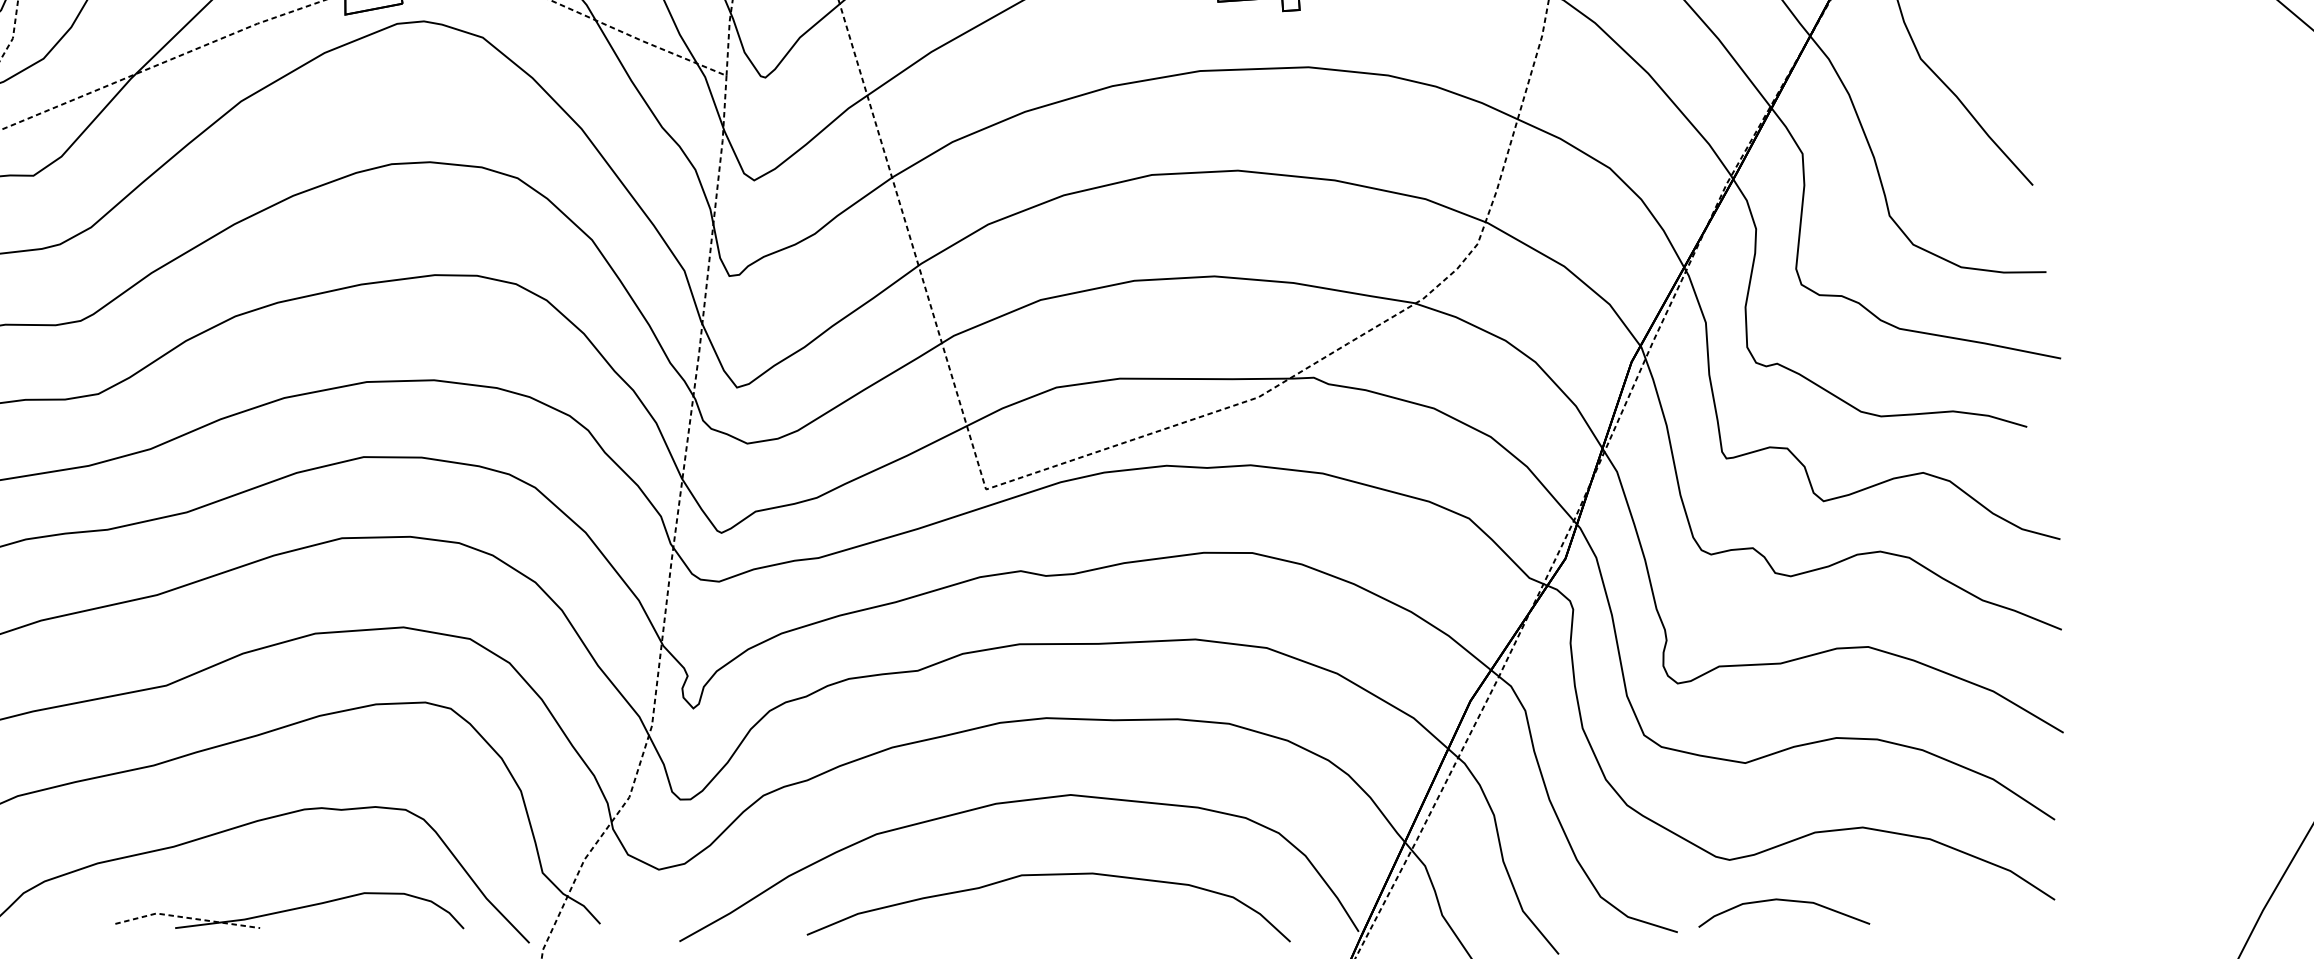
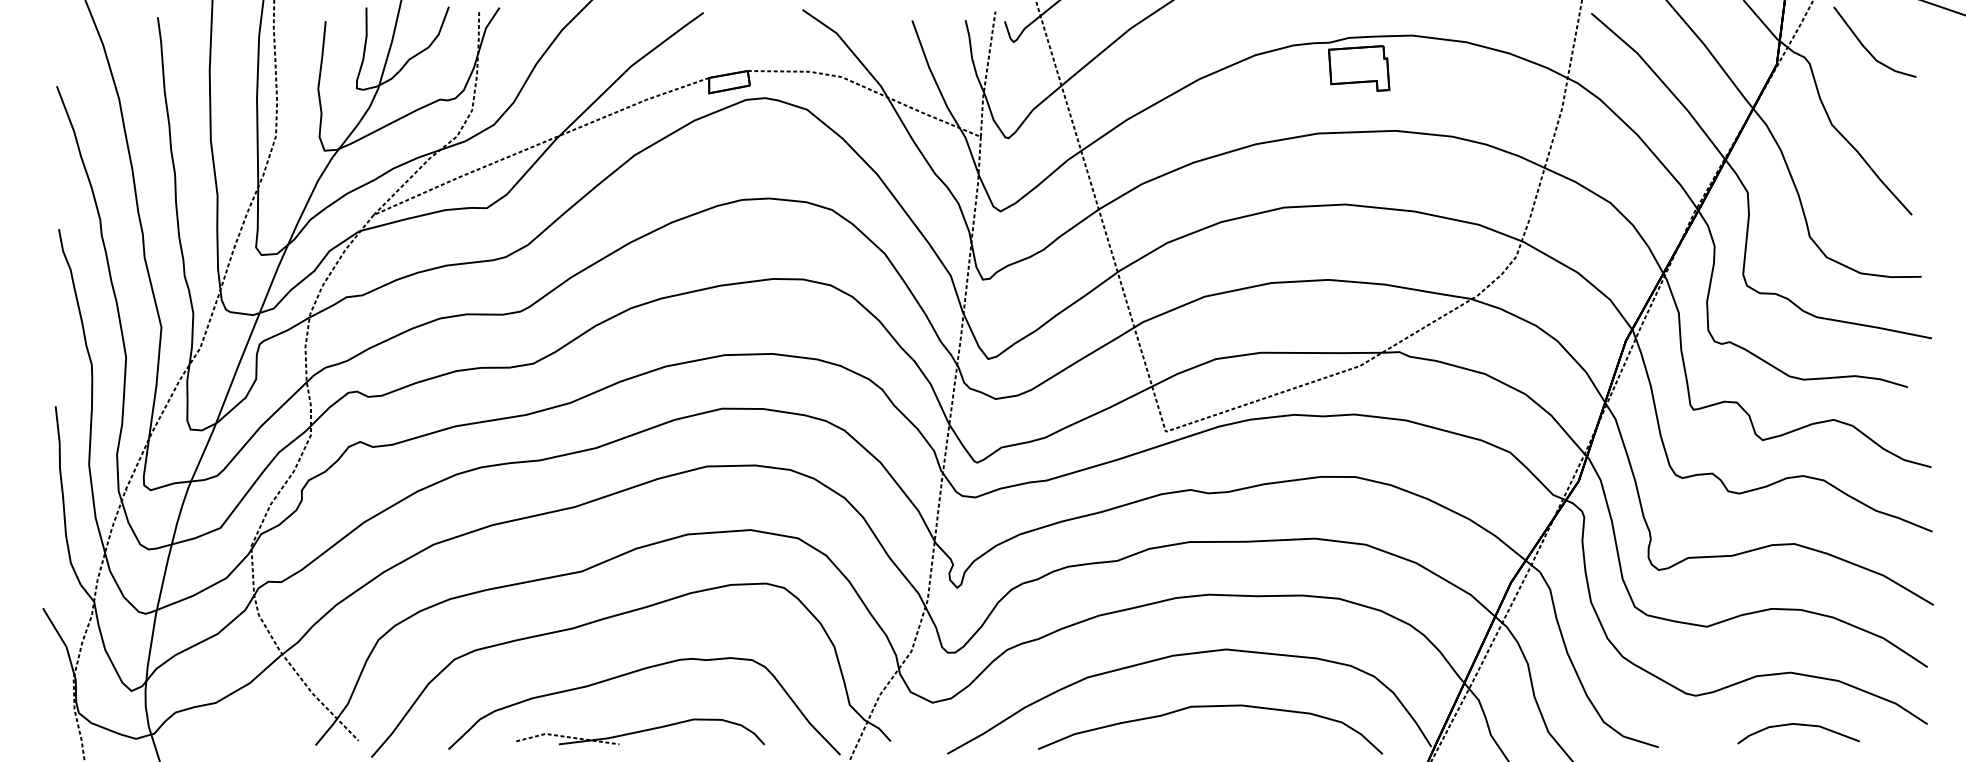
curve: (1783, 901) -> (1798, 725), moved
part: (289, 910) -> (640, 731), moved

